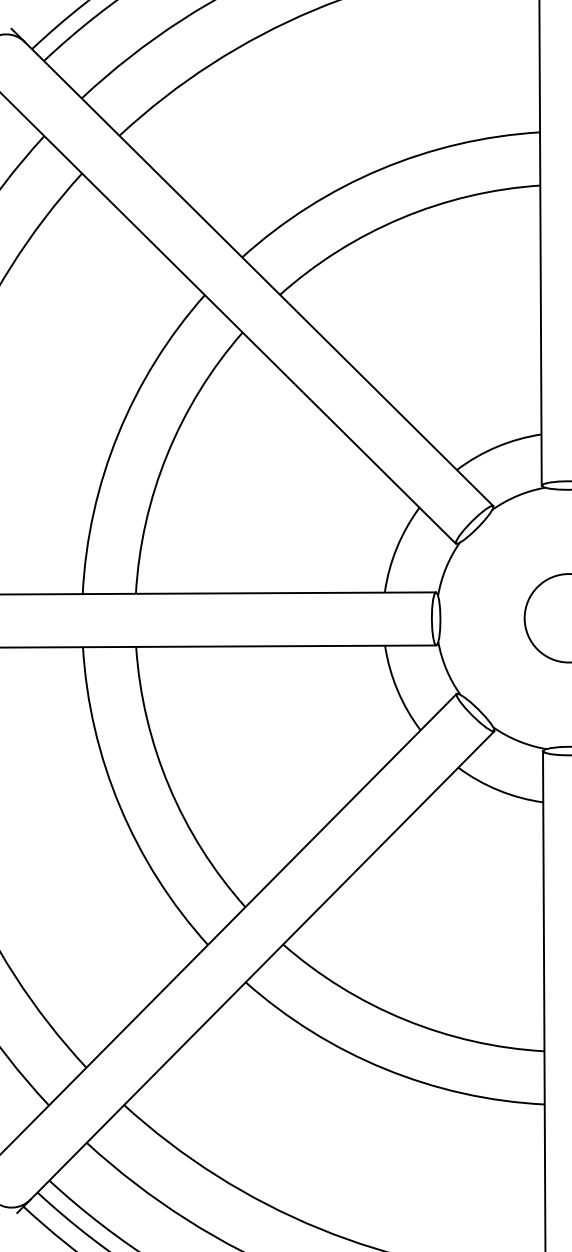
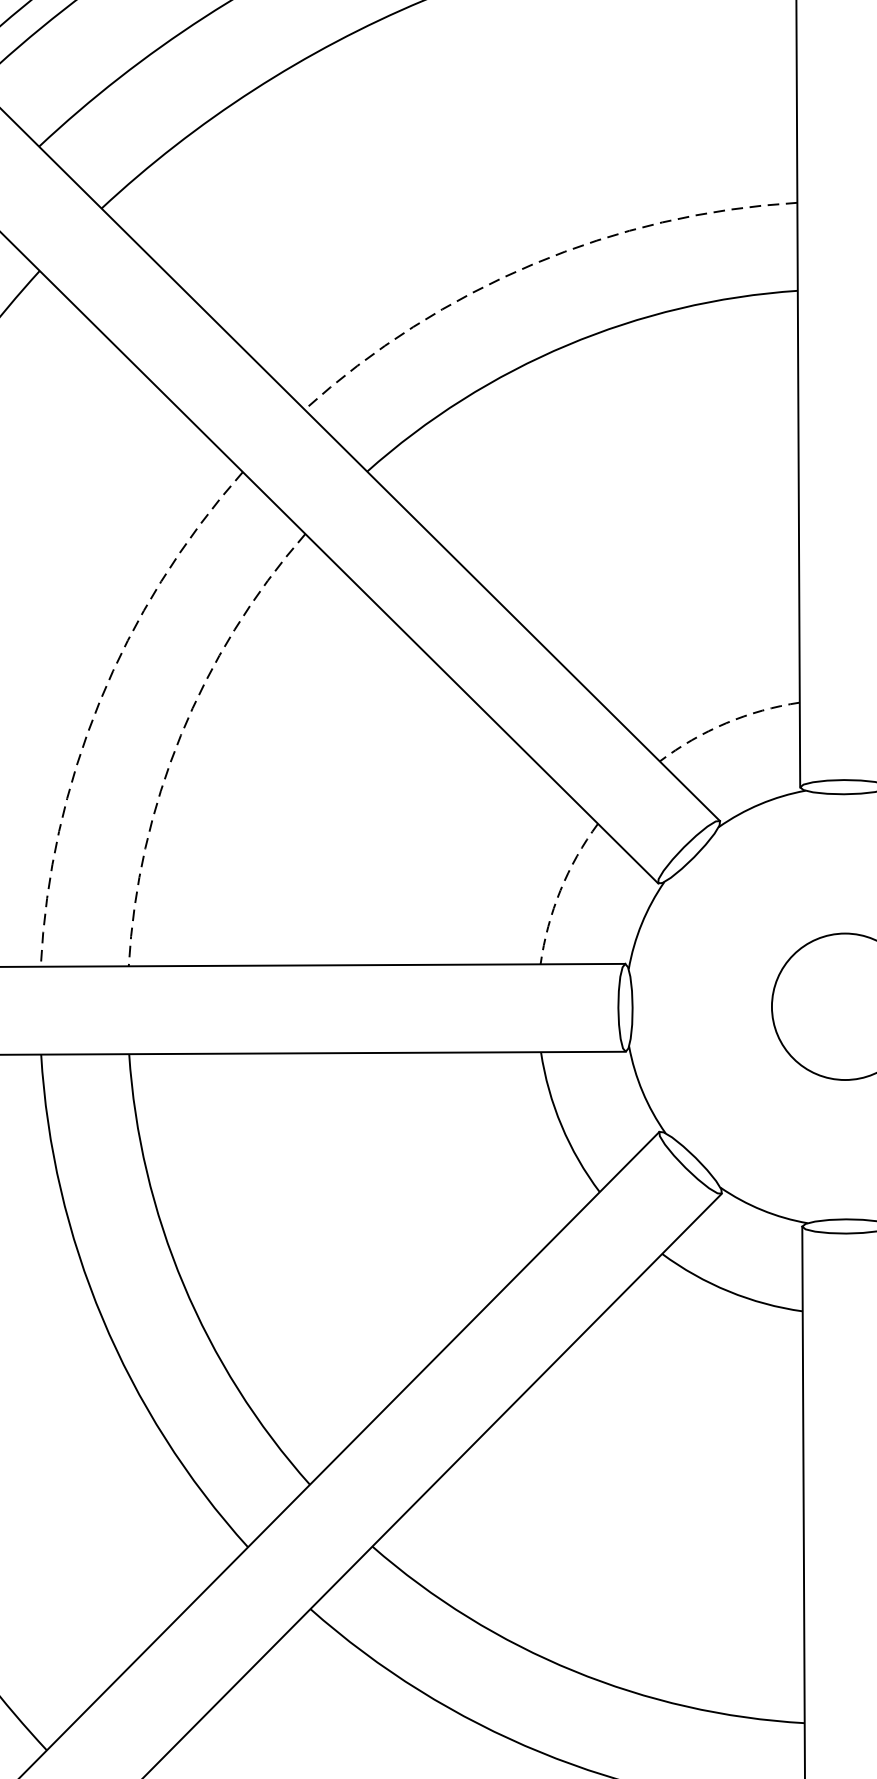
arc: (380, 169) -> (533, 264), solid -> dashed
arc: (118, 434) -> (99, 702), solid -> dashed
arc: (496, 446) -> (725, 722), solid -> dashed
arc: (167, 454) -> (181, 735), solid -> dashed
arc: (396, 548) -> (559, 891), solid -> dashed

